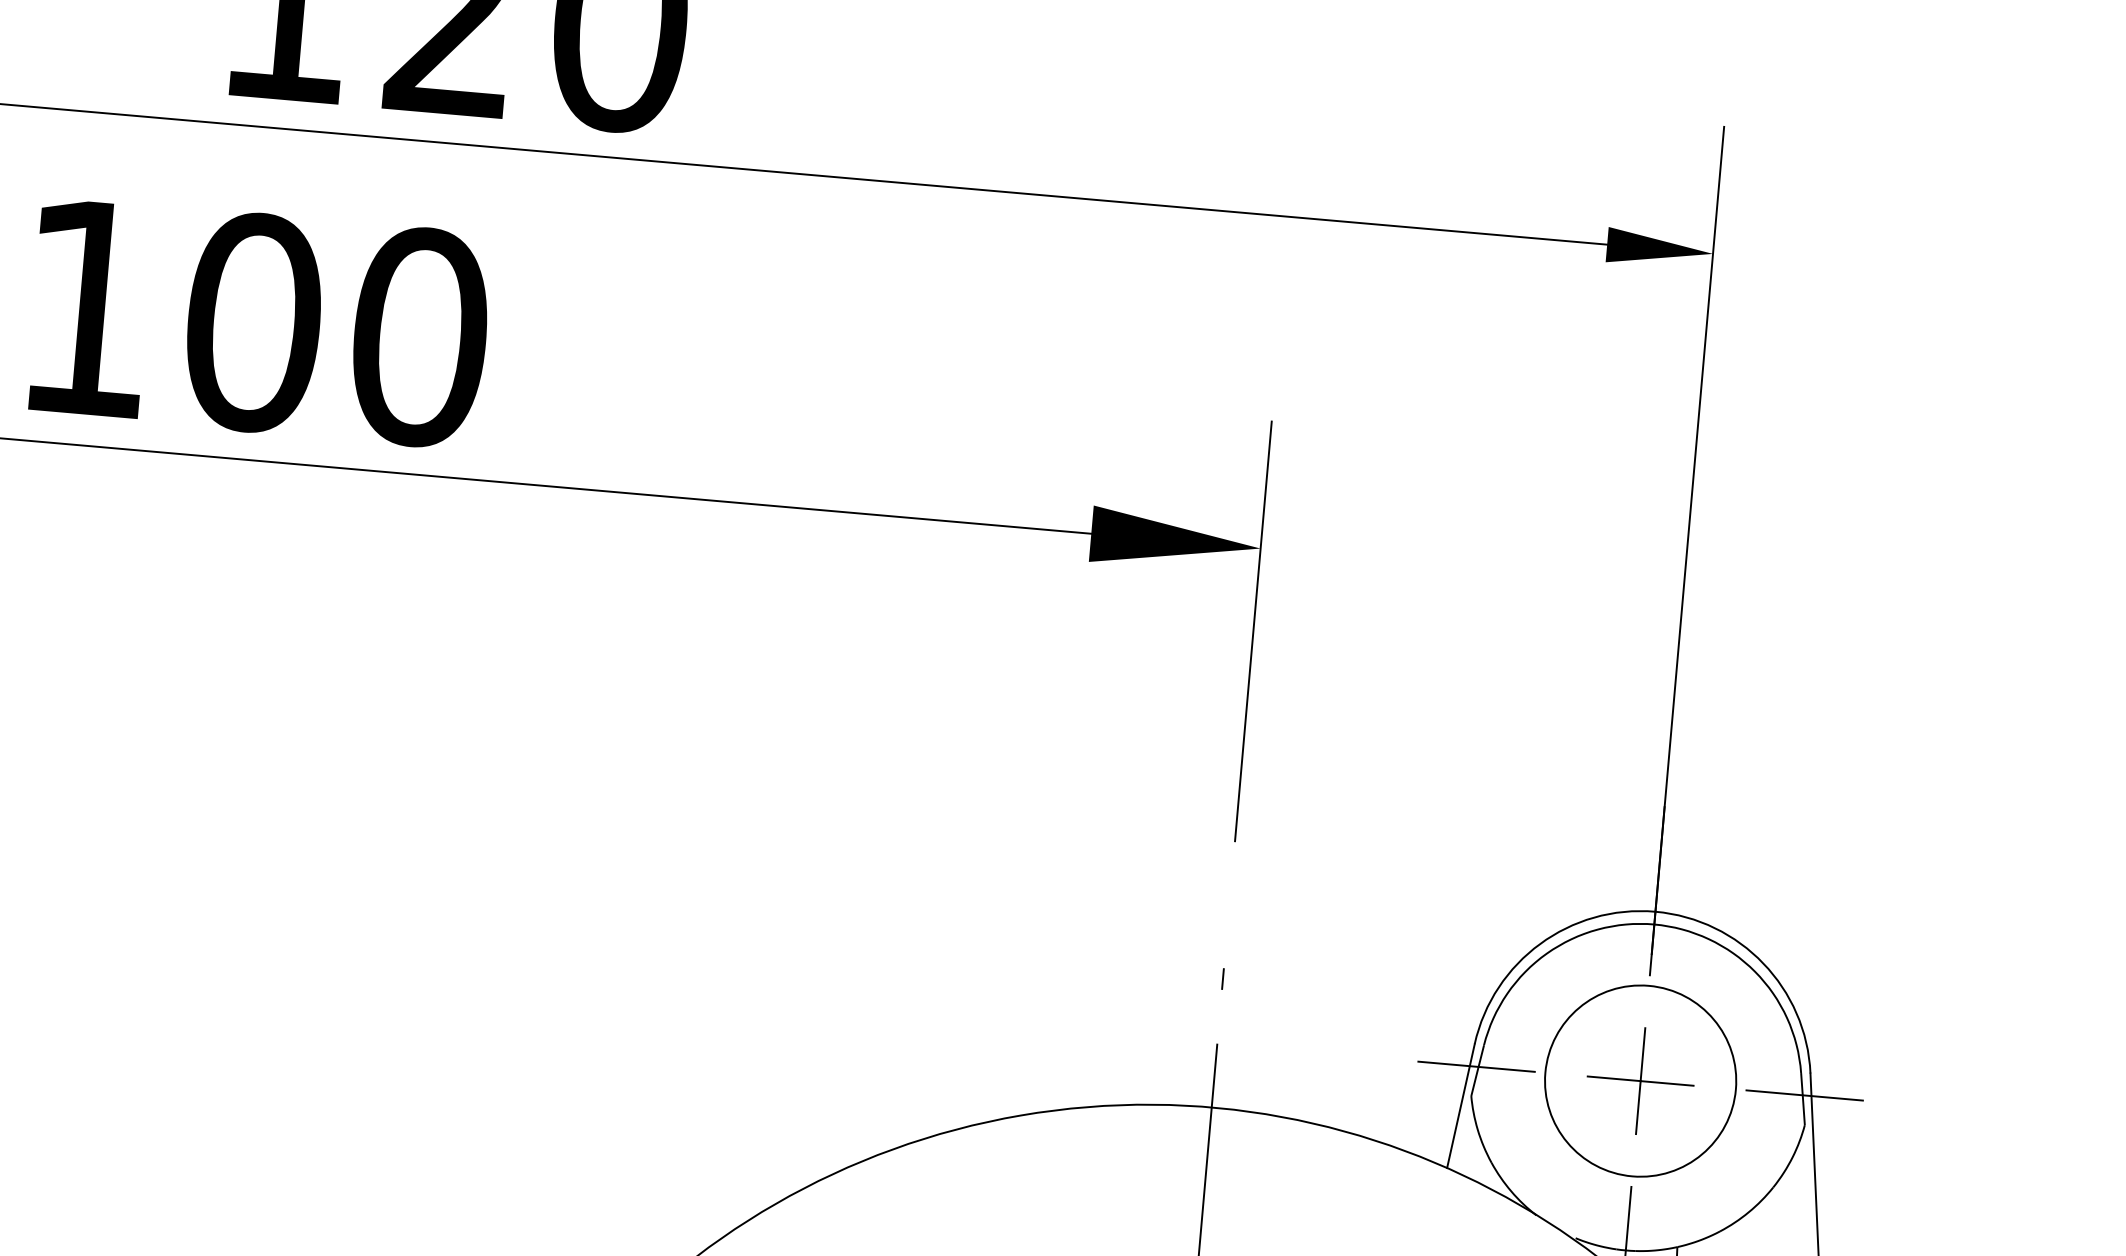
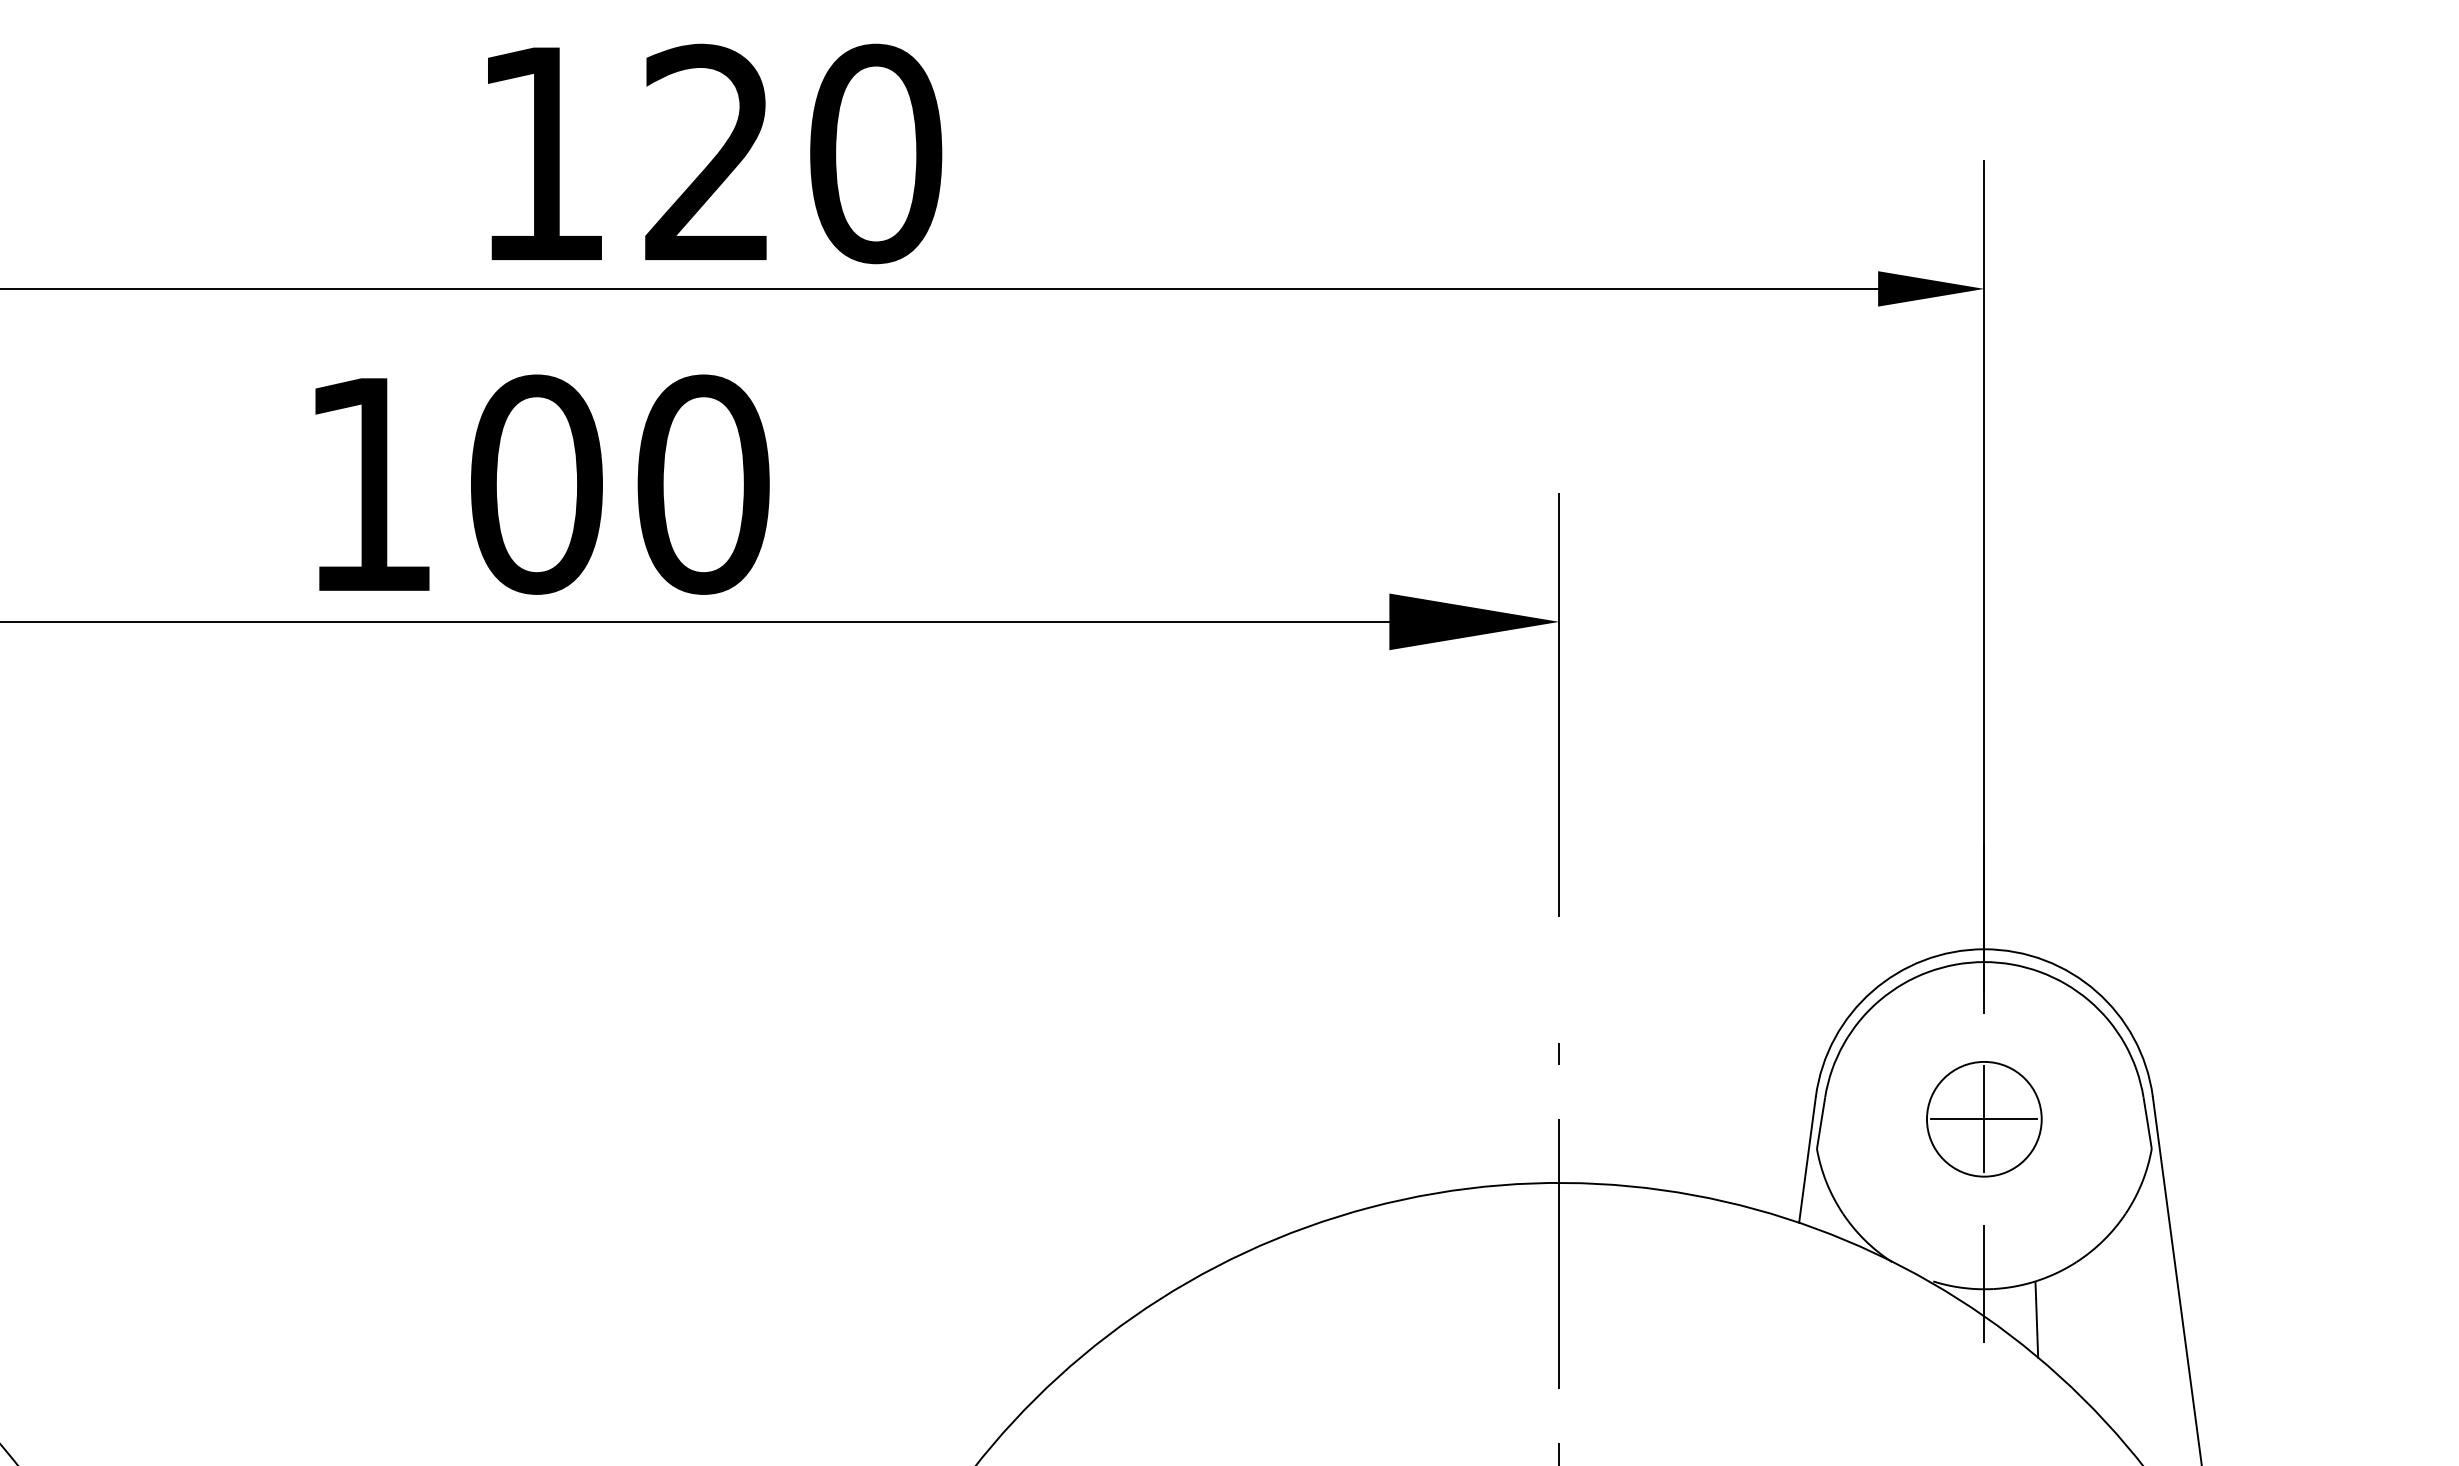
line: (1476, 1066) -> (1819, 1119), removed
circle: (1639, 1080) -> (1983, 1118), size x0.6
line: (1804, 1095) -> (2148, 1119), removed

